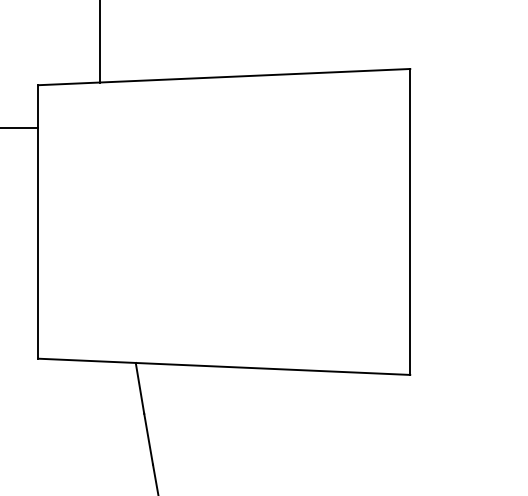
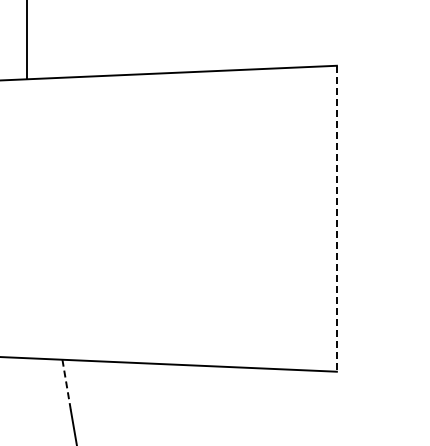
line: (410, 221) -> (337, 218), solid -> dashed
line: (140, 388) -> (67, 385), solid -> dashed

